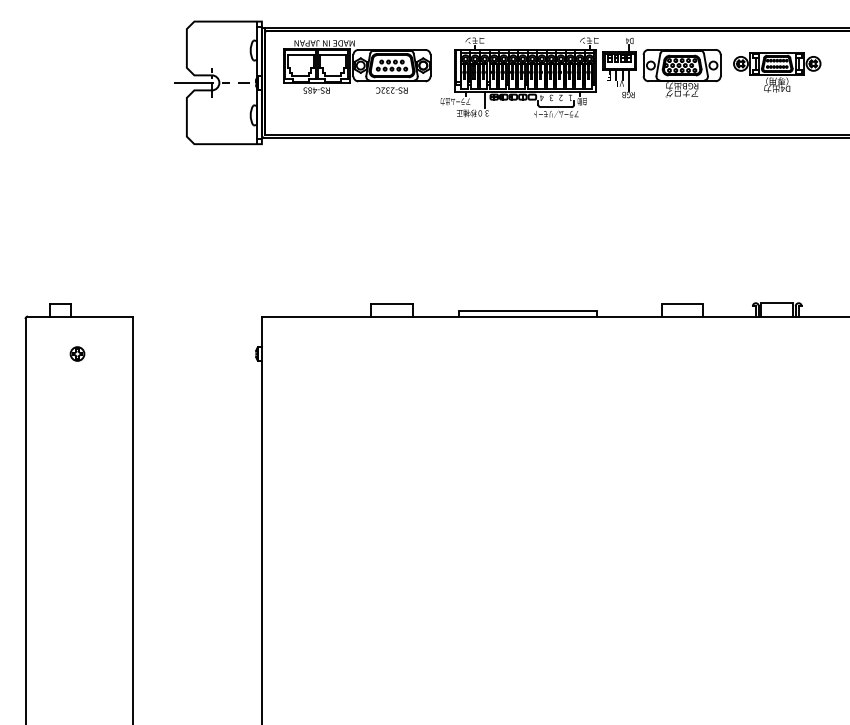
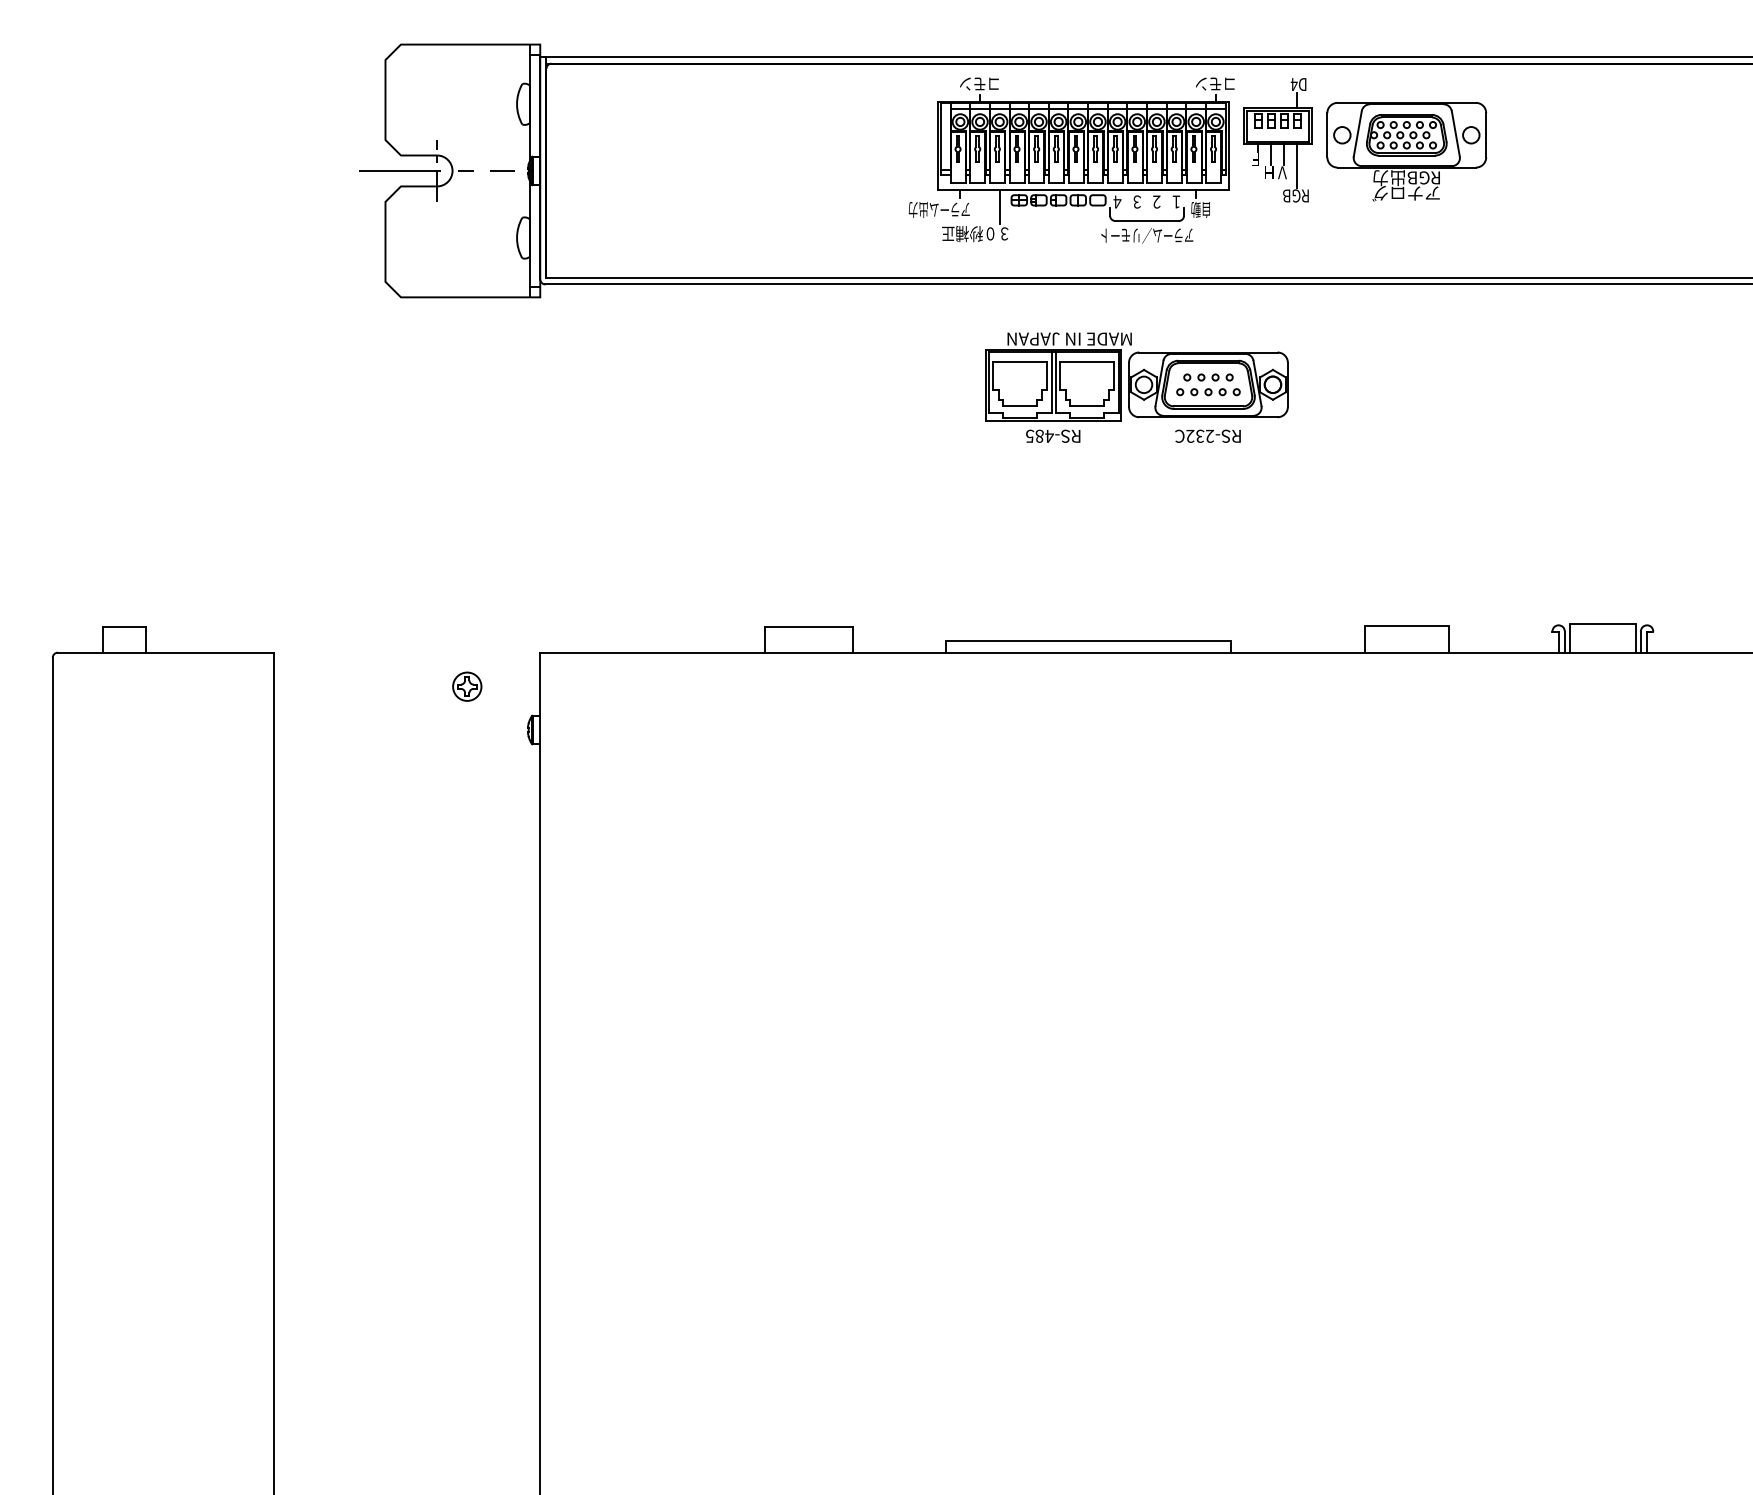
part: (357, 66) -> (1137, 386), moved
part: (777, 72) -> (1603, 149), removed
part: (77, 353) -> (467, 685), moved

